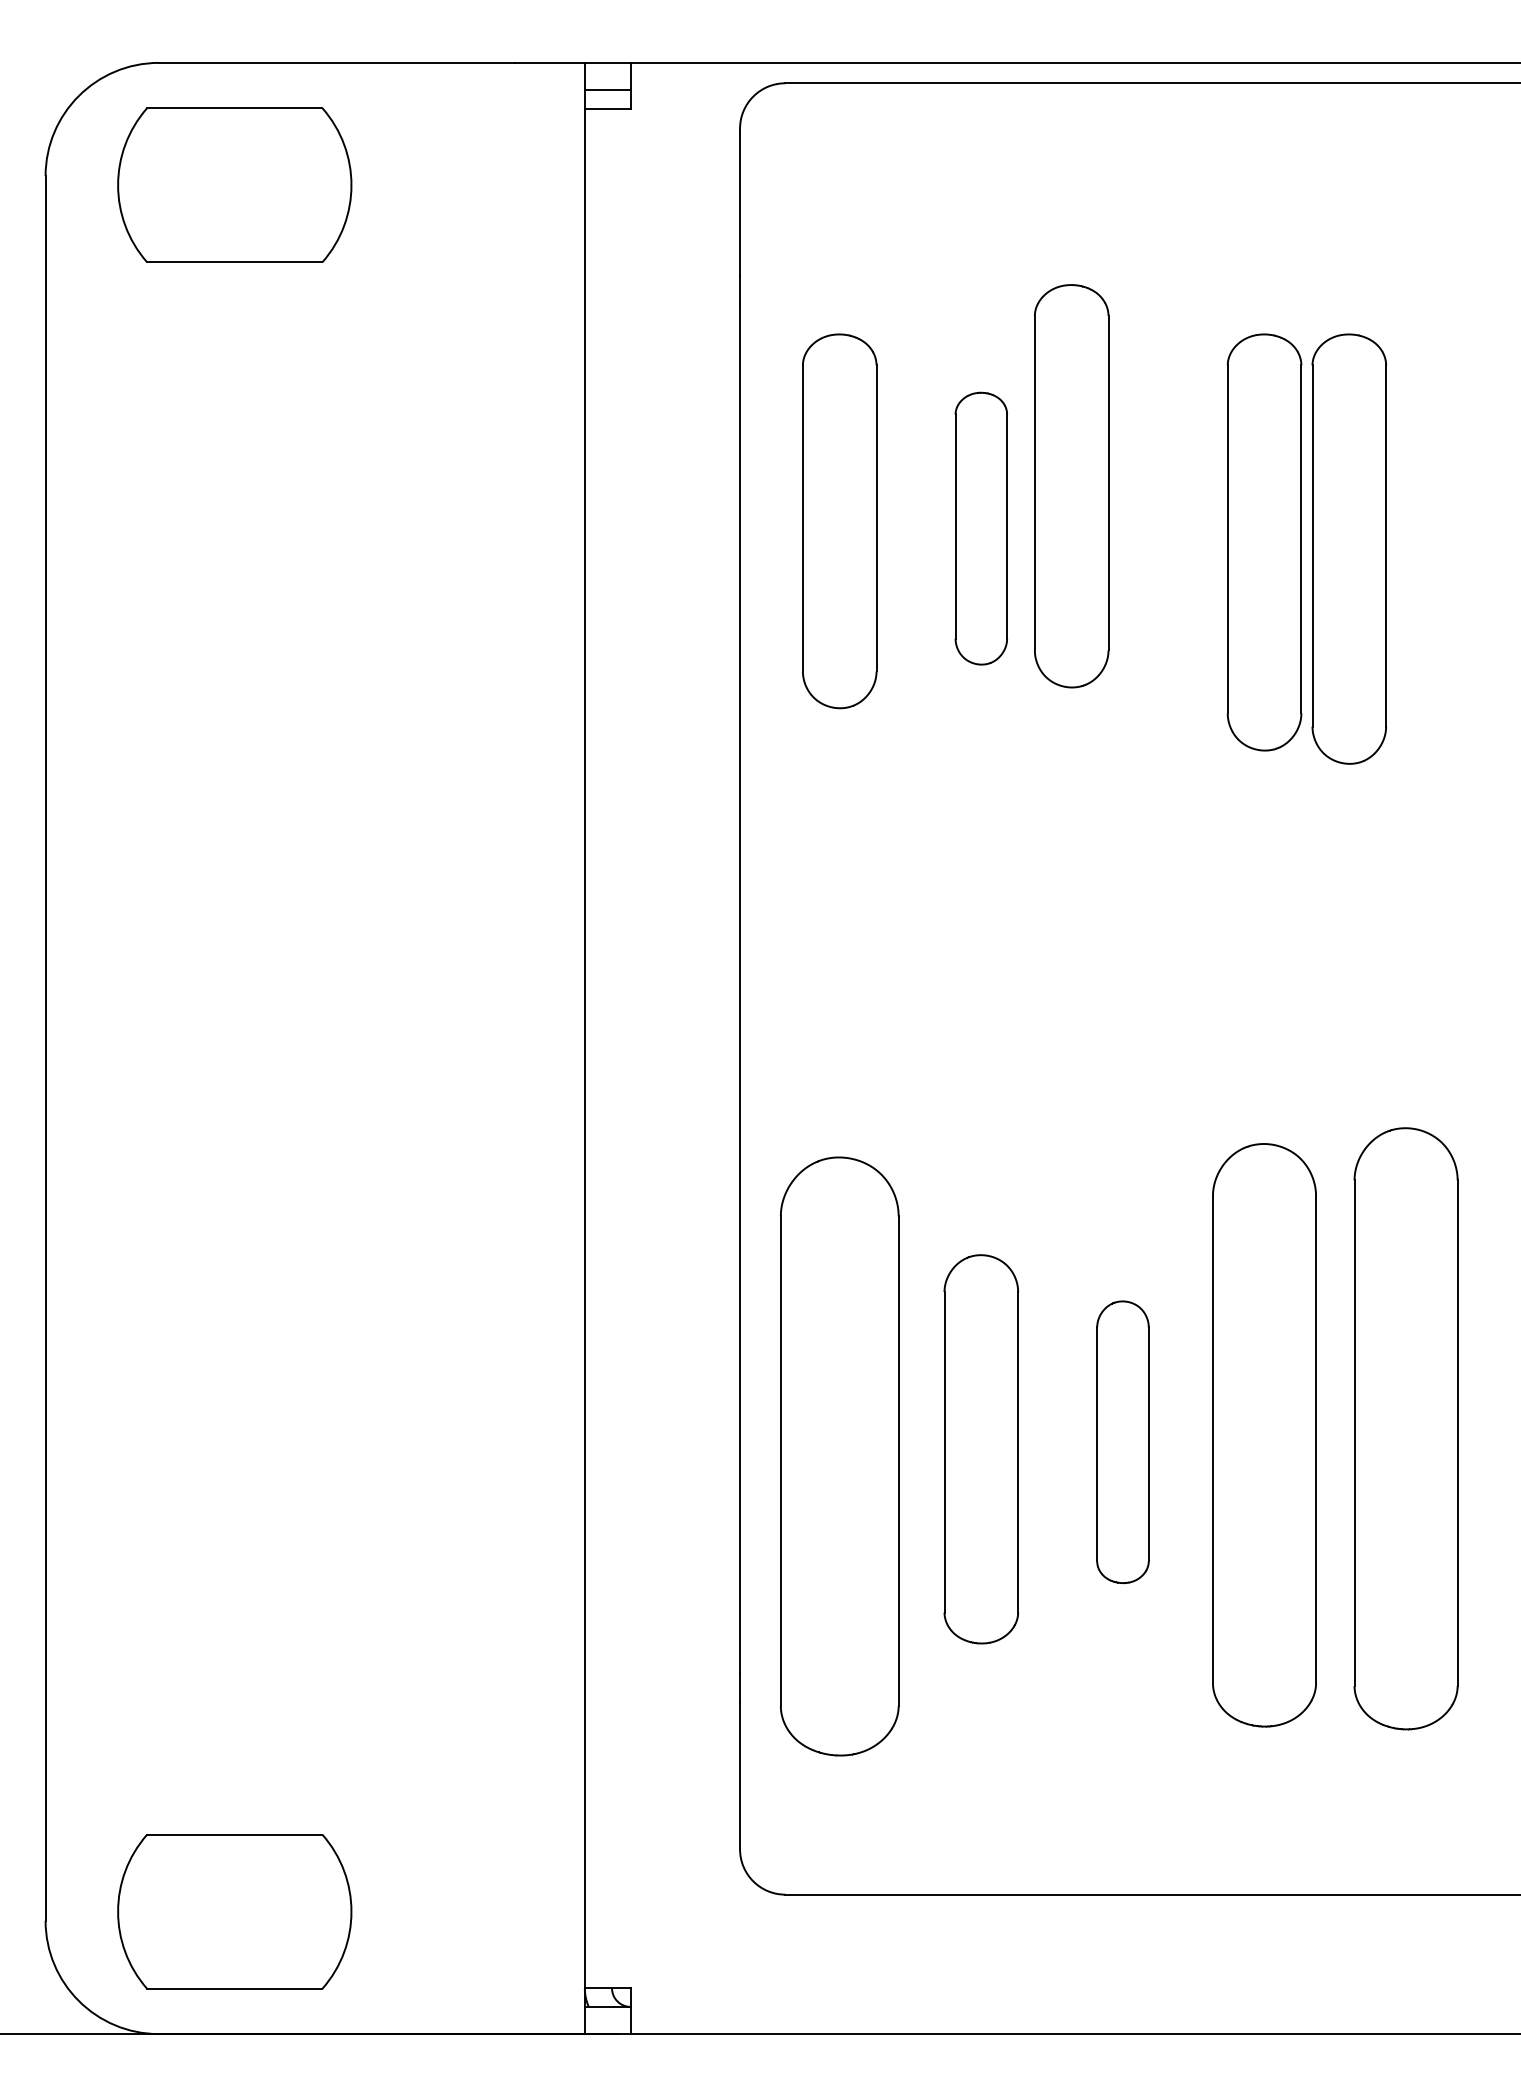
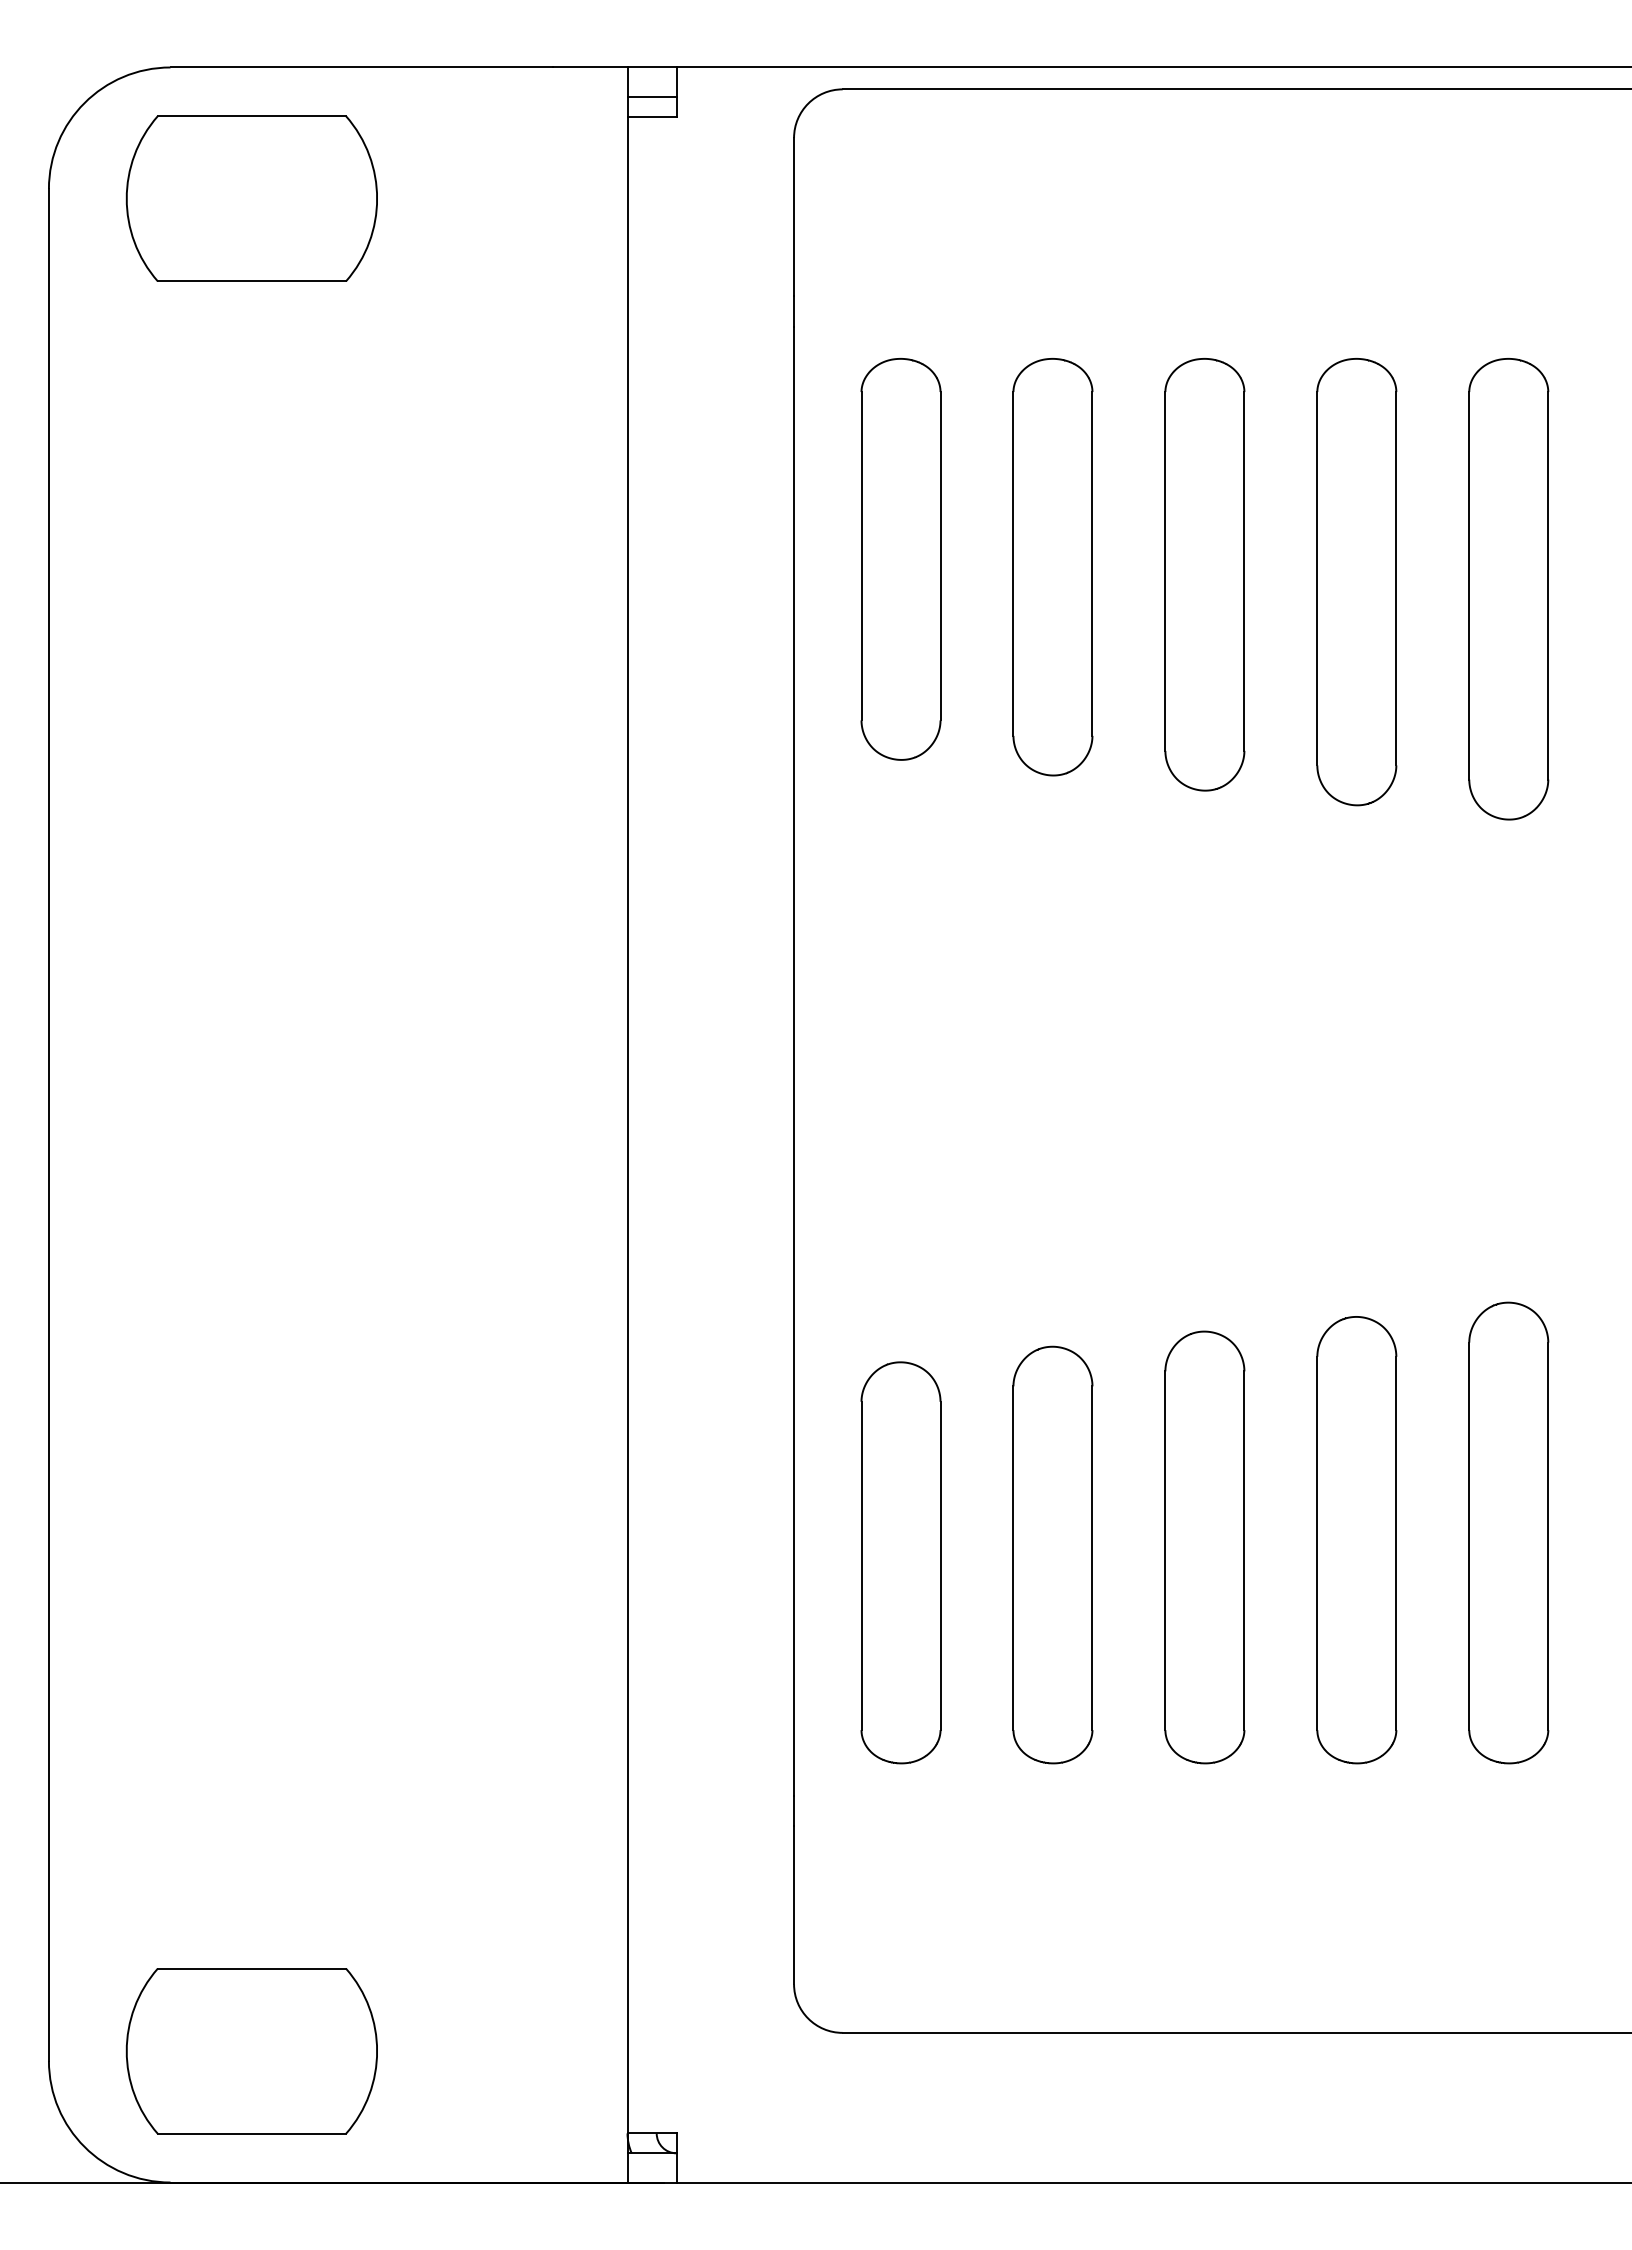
part: (1071, 486) -> (1204, 574), moved
part: (980, 528) -> (1052, 567), size x1.43
part: (1349, 549) -> (1508, 589), moved
part: (1405, 1428) -> (1508, 1532), size x0.71
part: (1264, 1435) -> (1356, 1540), size x0.71
part: (1122, 1442) -> (1204, 1547), size x1.43
part: (839, 1456) -> (900, 1562), size x0.62

